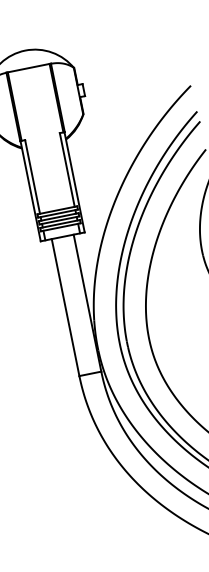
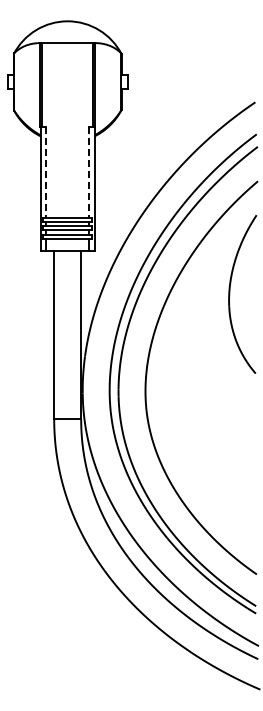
line: (67, 170) -> (89, 173), solid -> dashed
line: (32, 177) -> (46, 173), solid -> dashed

